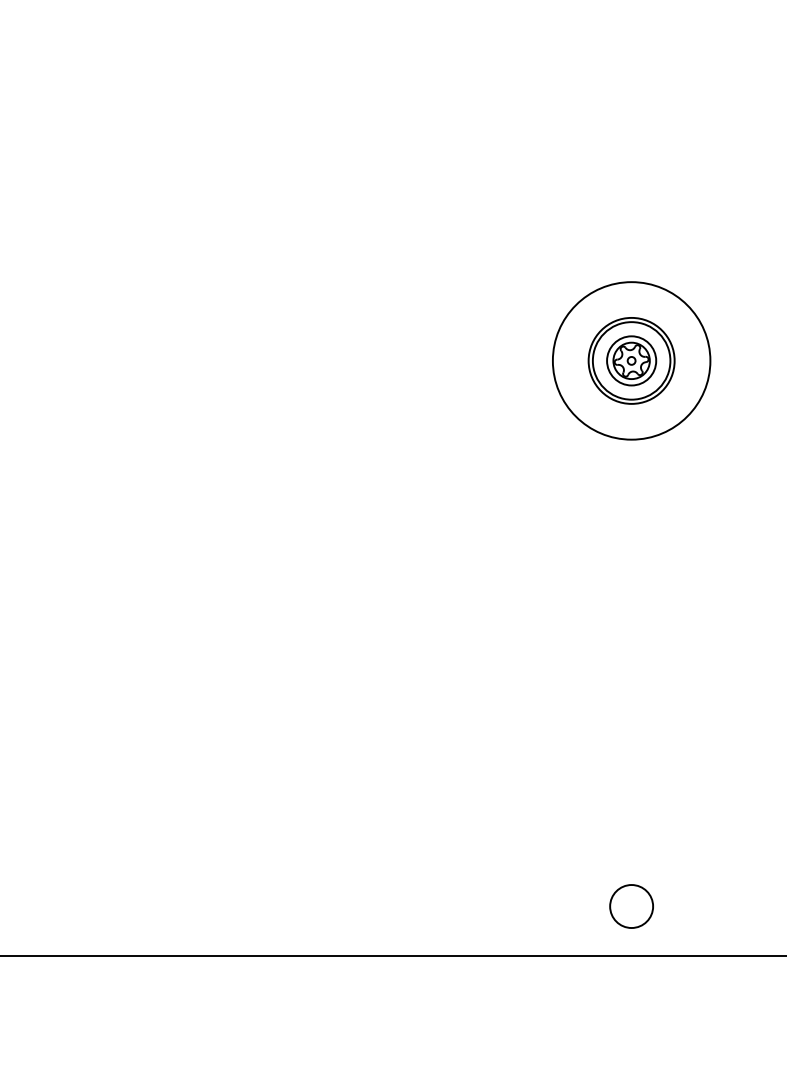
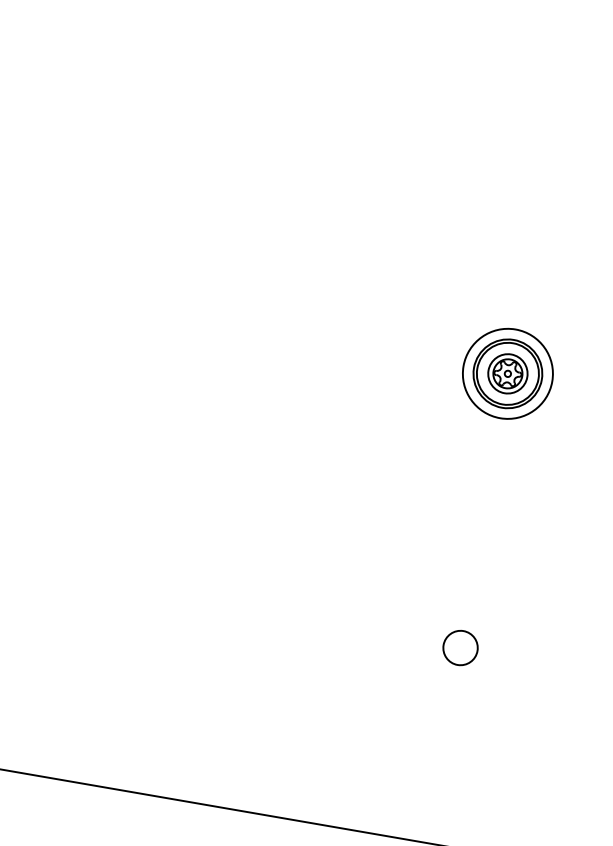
circle: (631, 360) -> (507, 373), size x0.71
circle: (631, 906) -> (460, 648), moved

